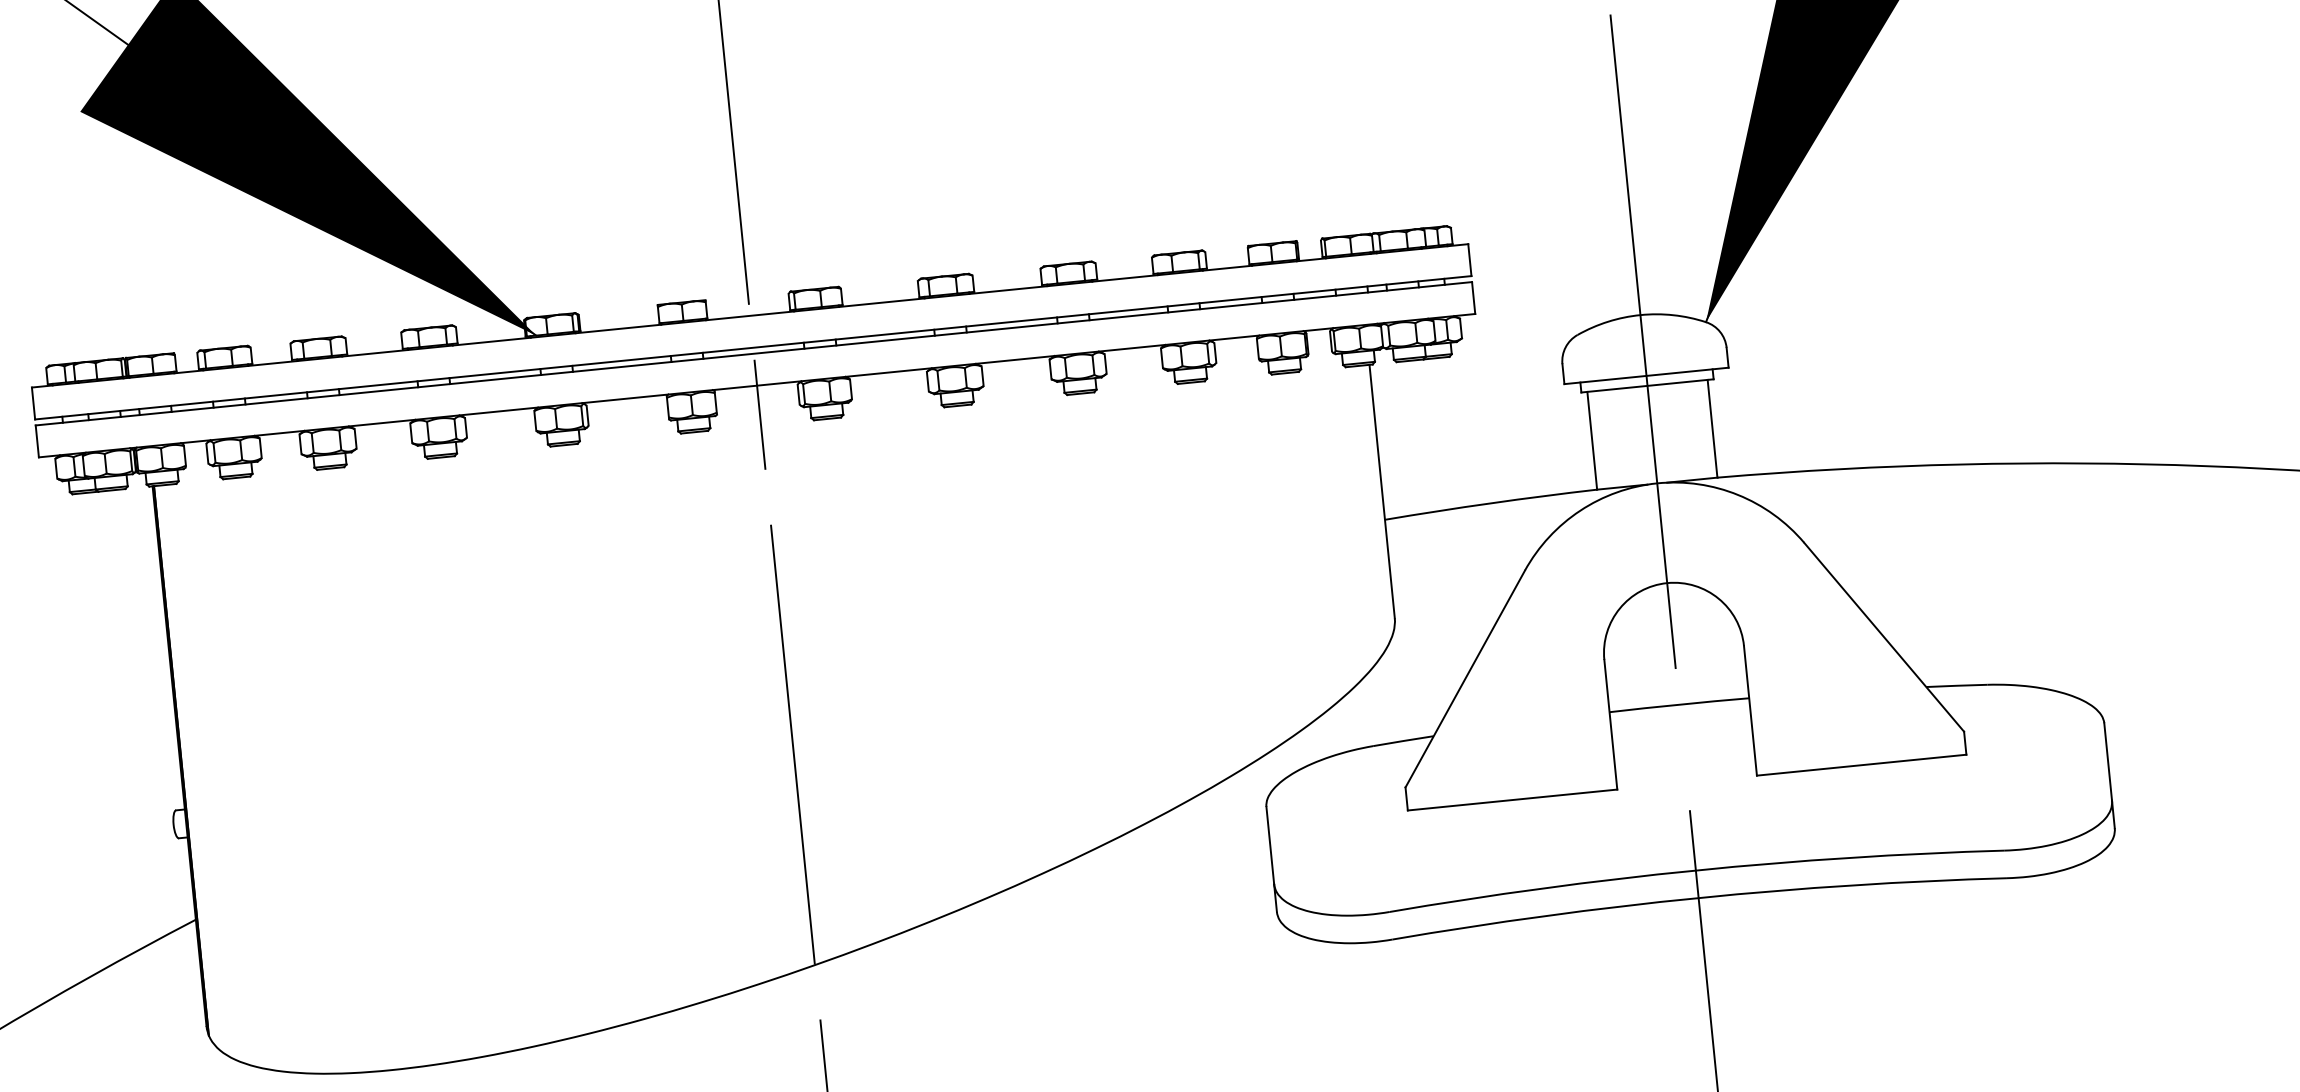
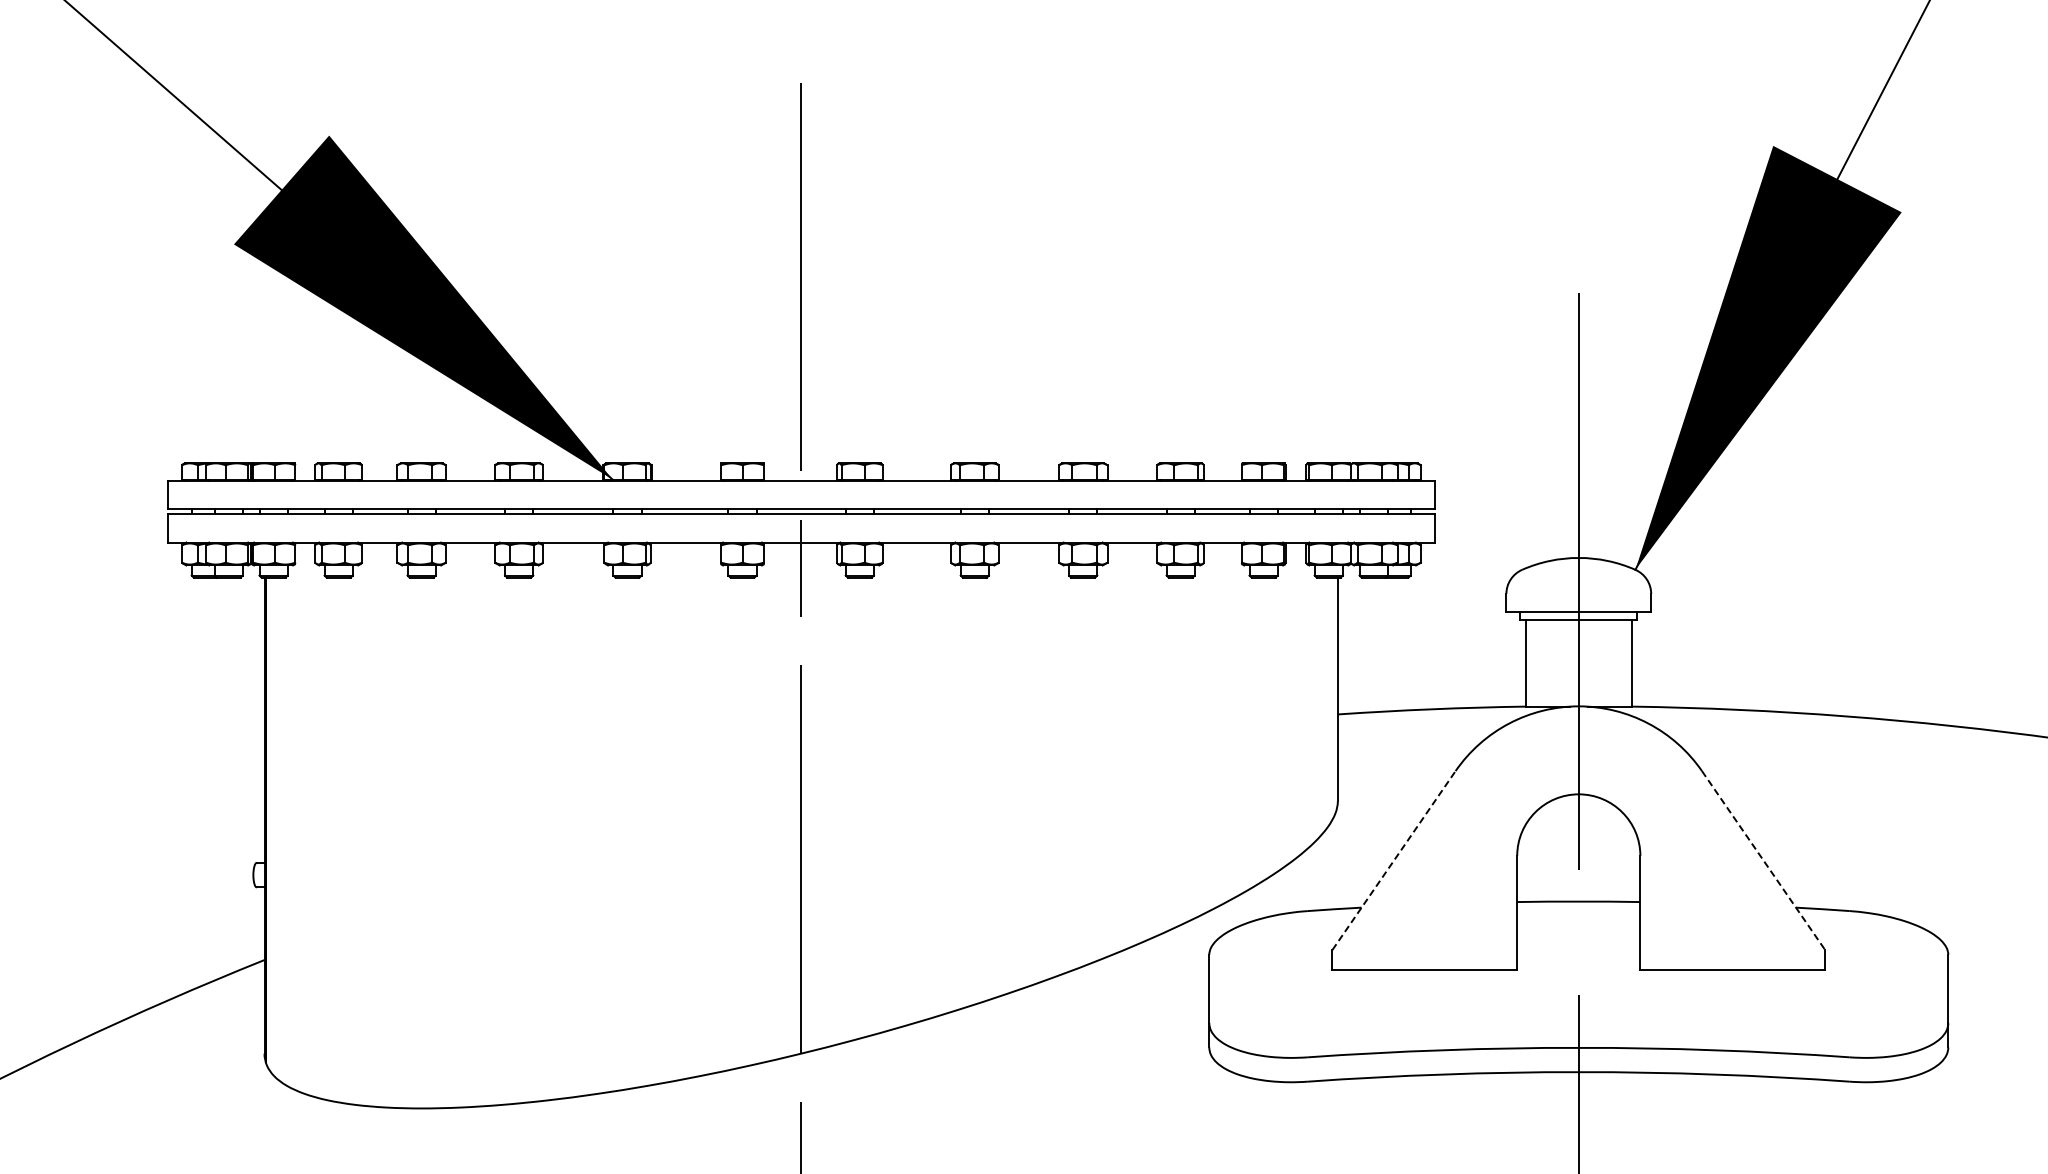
line: (1884, 637) -> (1763, 860), solid -> dashed
line: (1465, 678) -> (1394, 860), solid -> dashed

